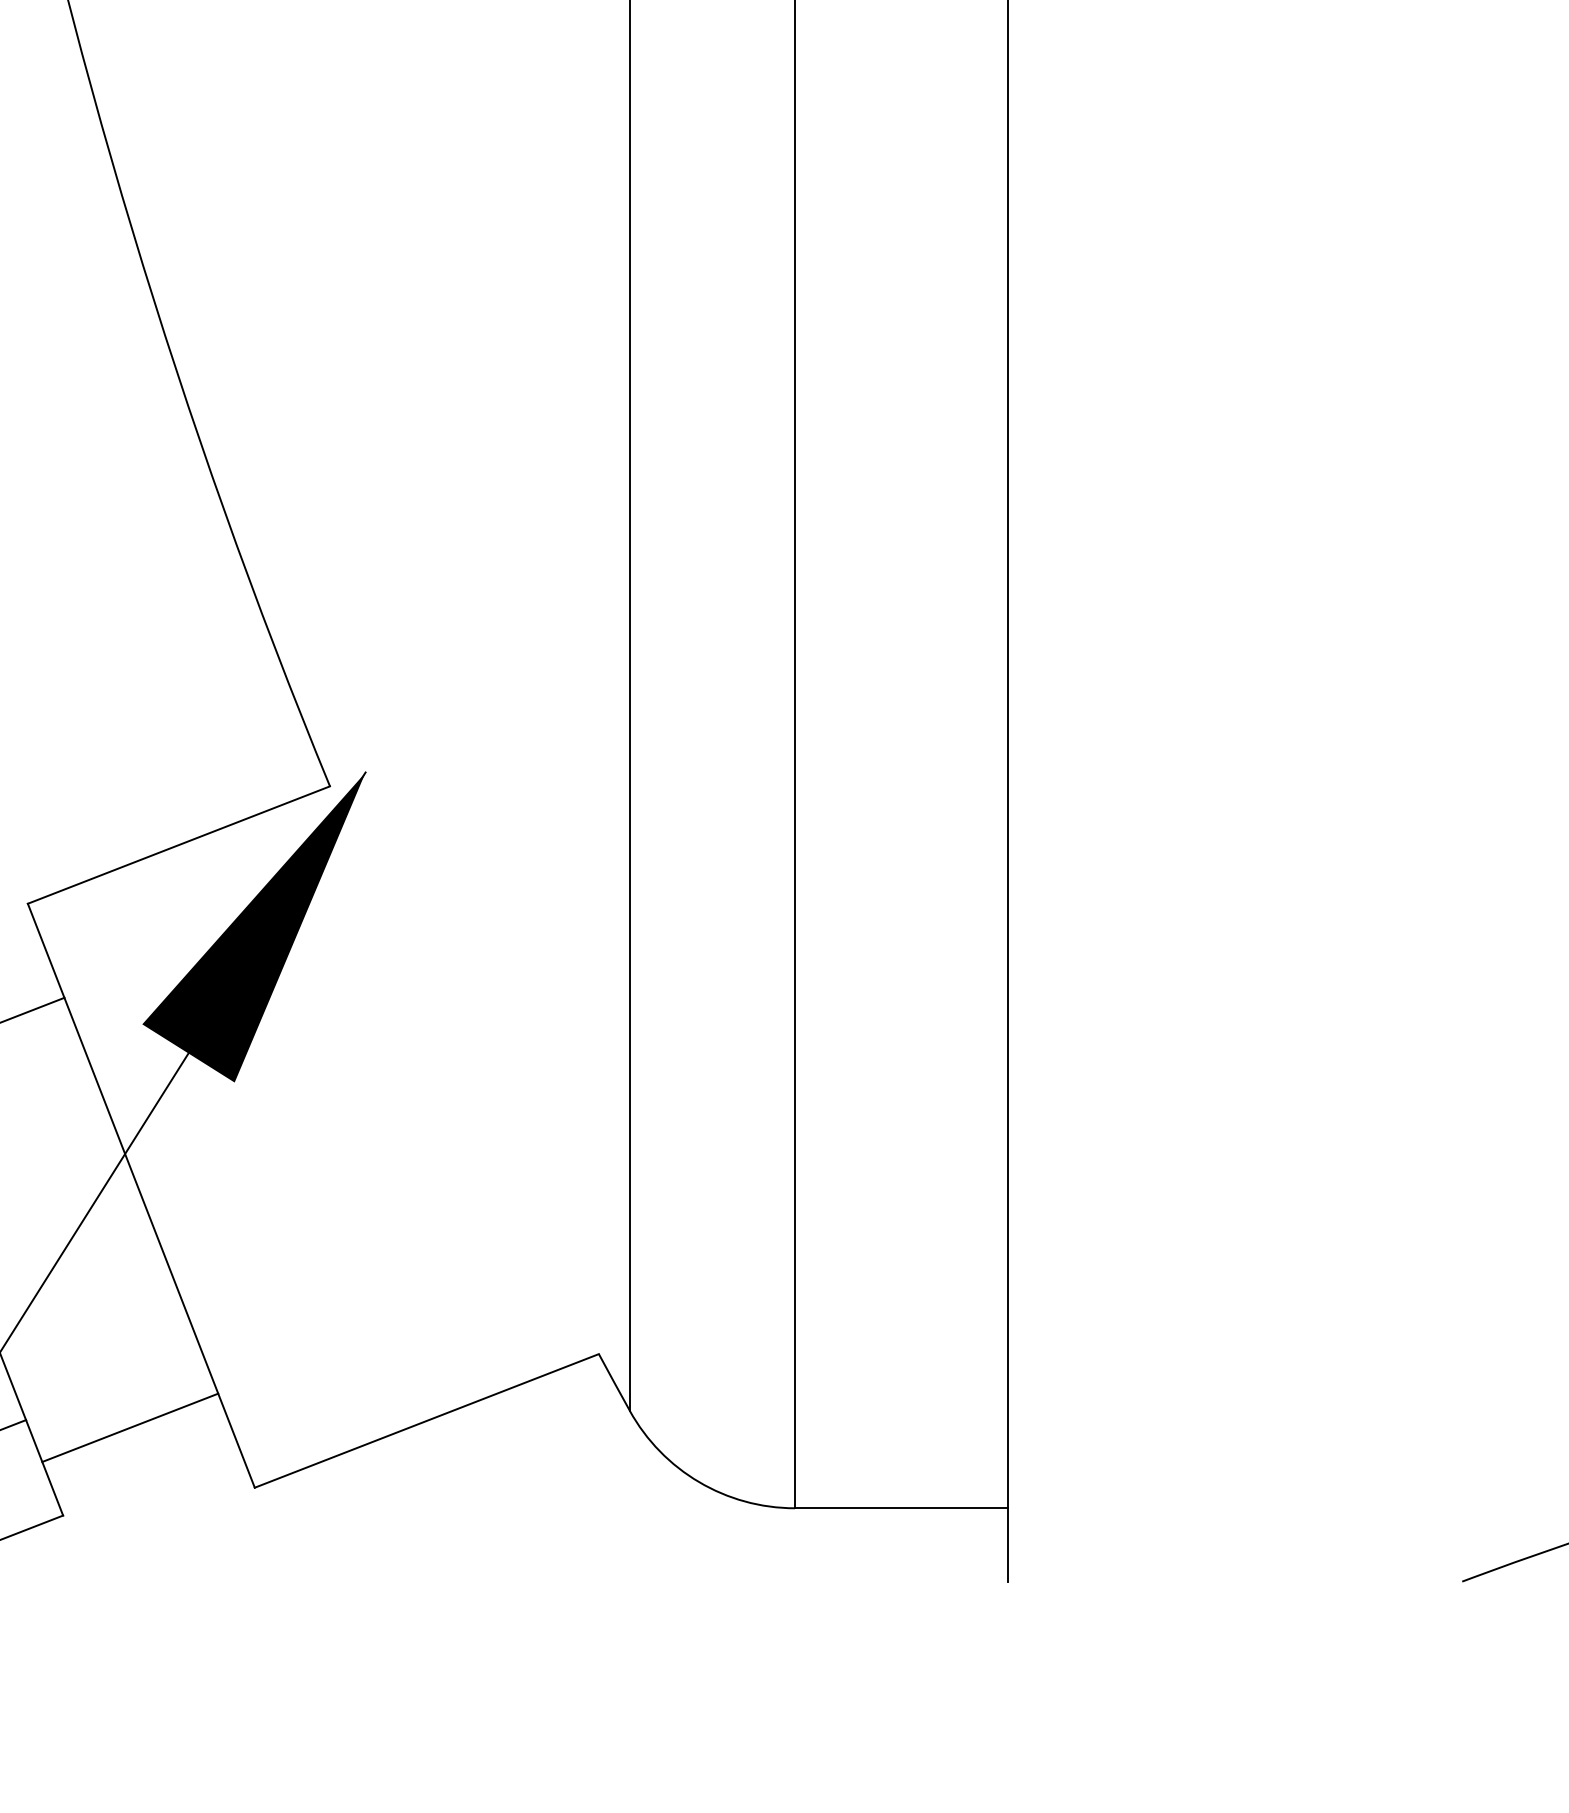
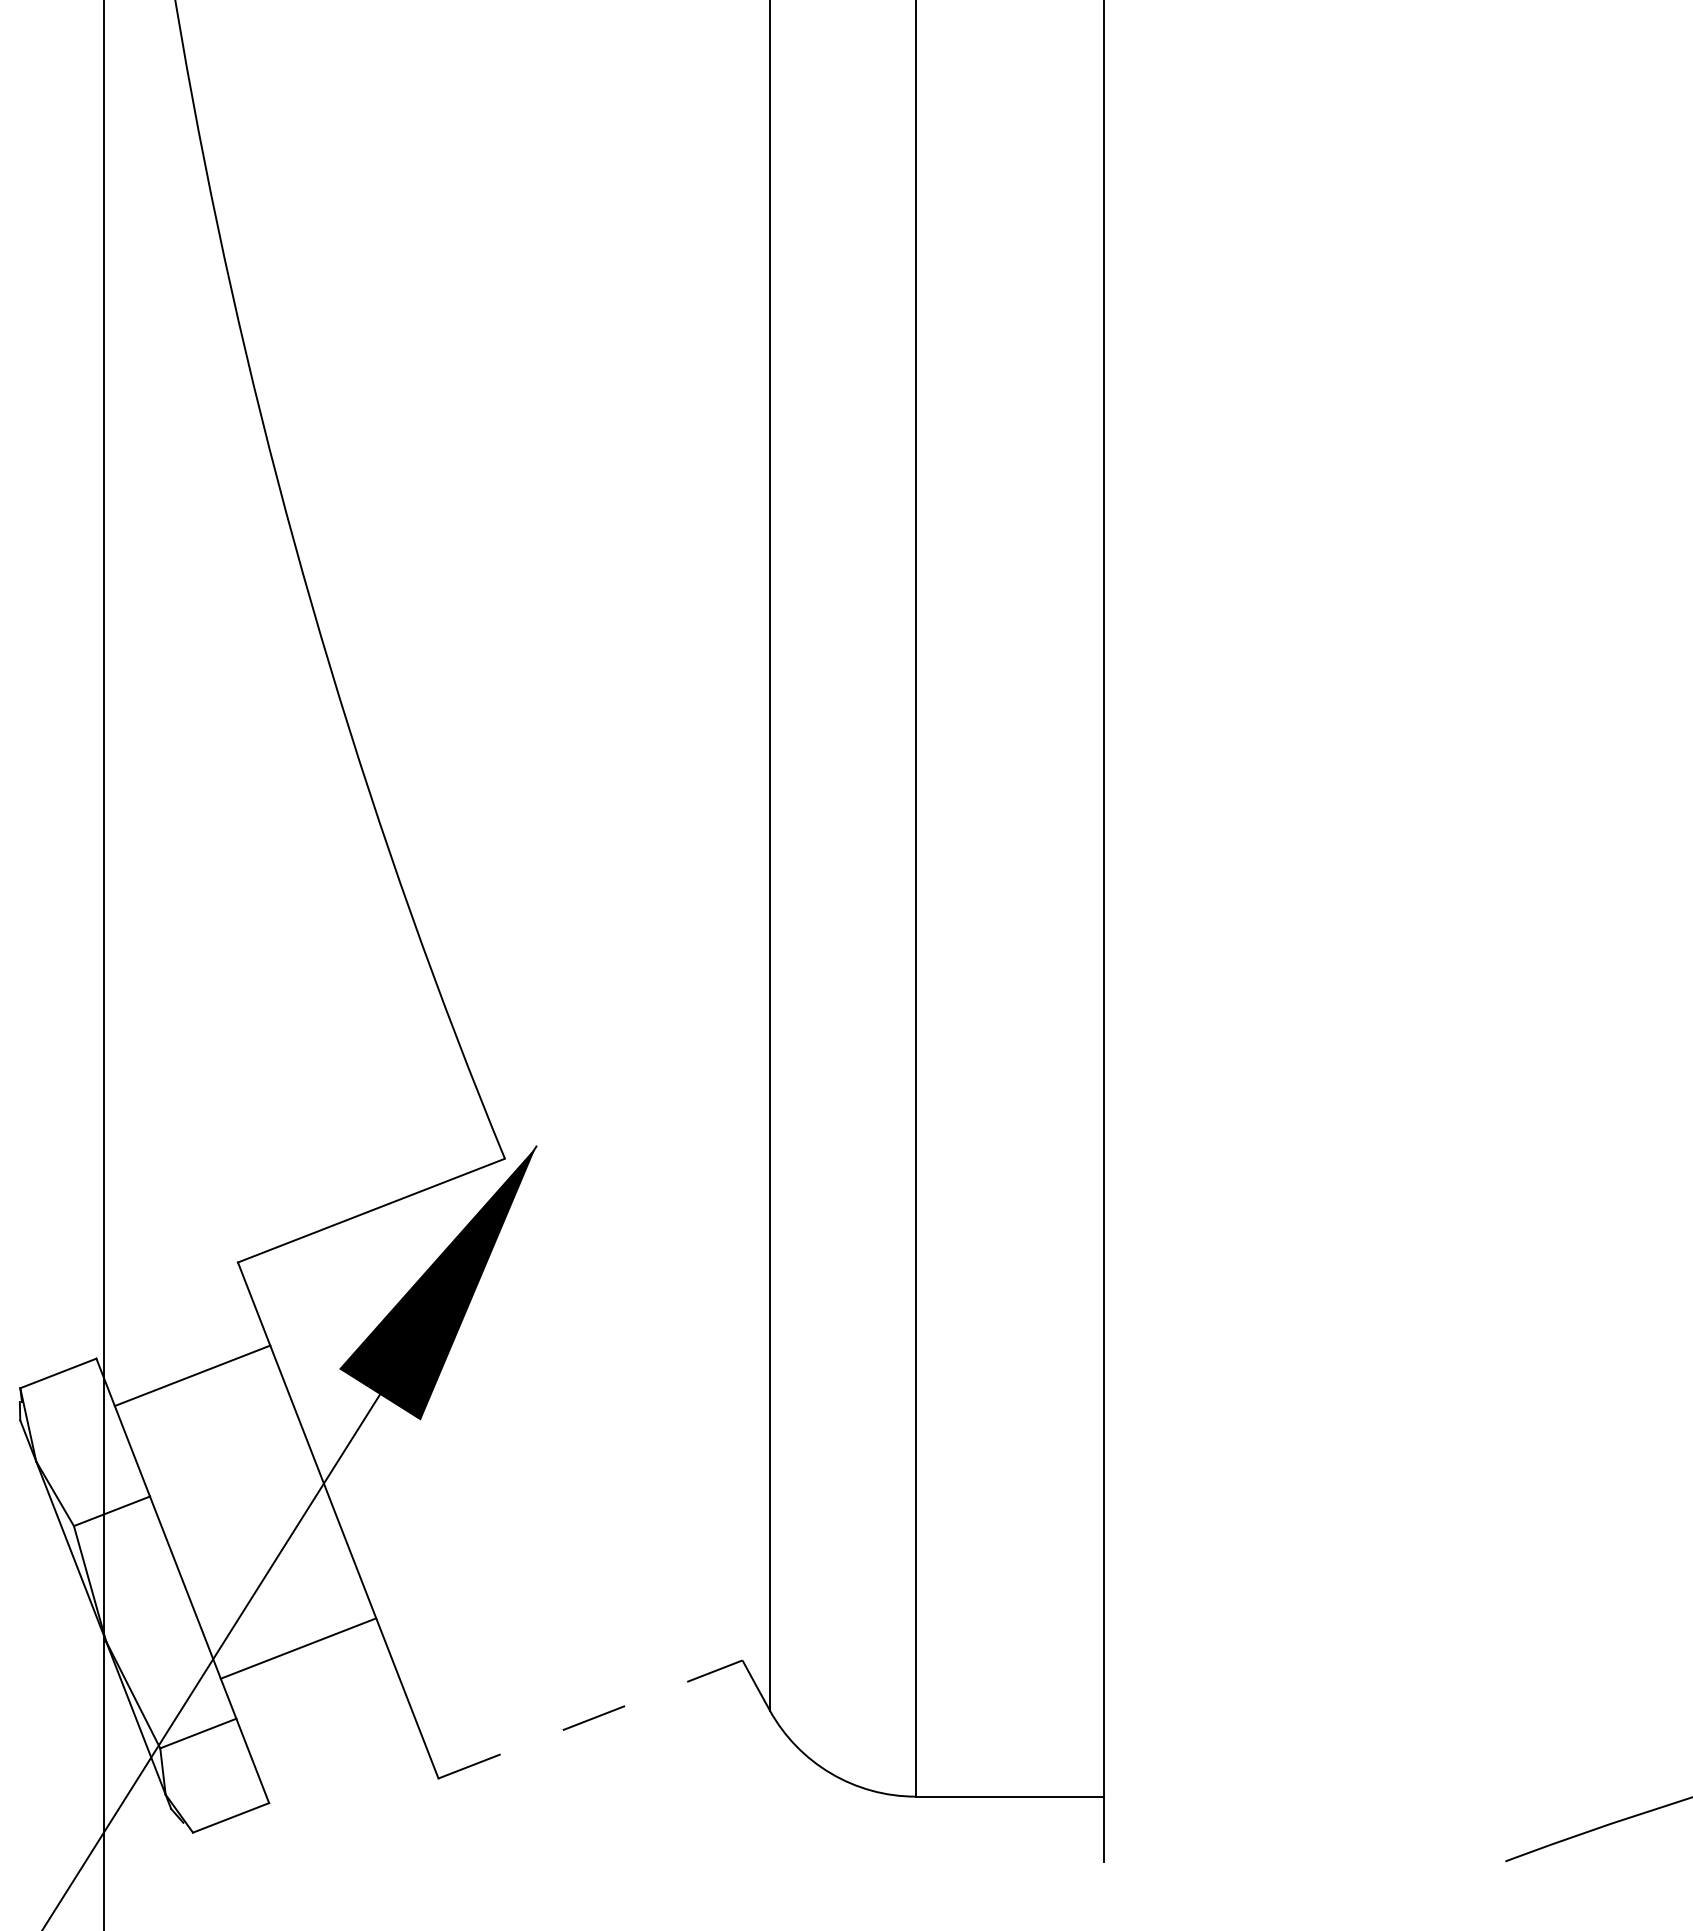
line: (426, 1420) -> (590, 1719), solid -> dashed
line: (130, 1427) -> (298, 1648), moved

